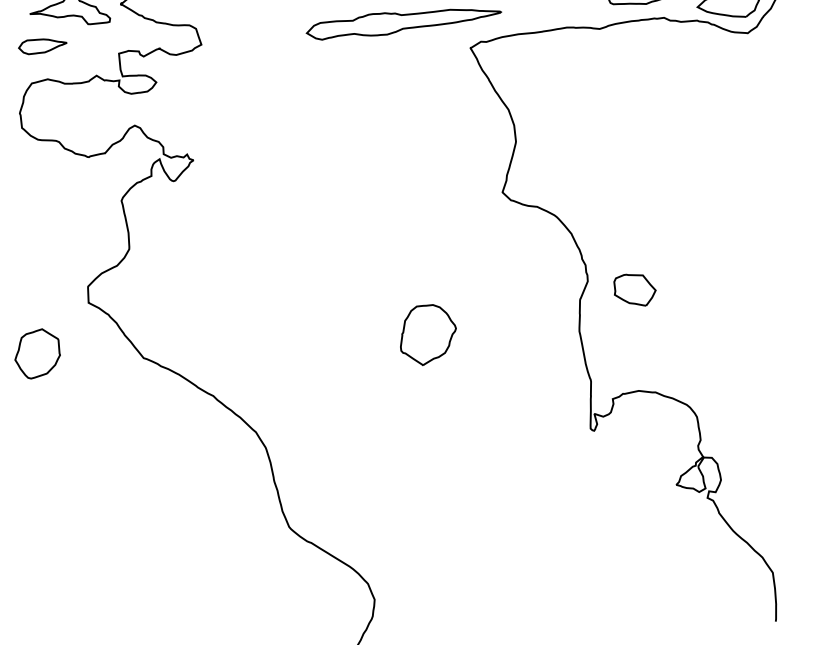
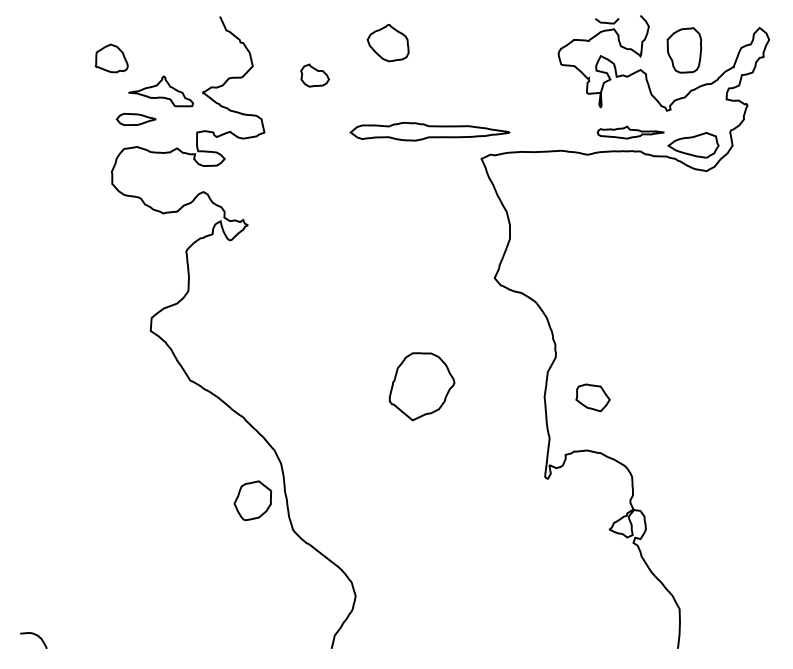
part: (634, 289) -> (592, 397), moved
part: (427, 334) -> (421, 386), size x1.4
part: (36, 353) -> (252, 500), moved

